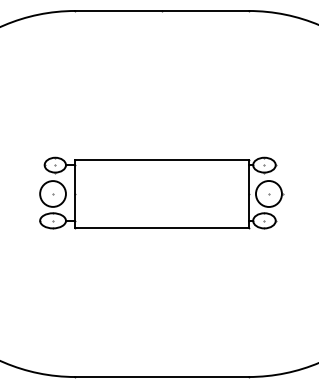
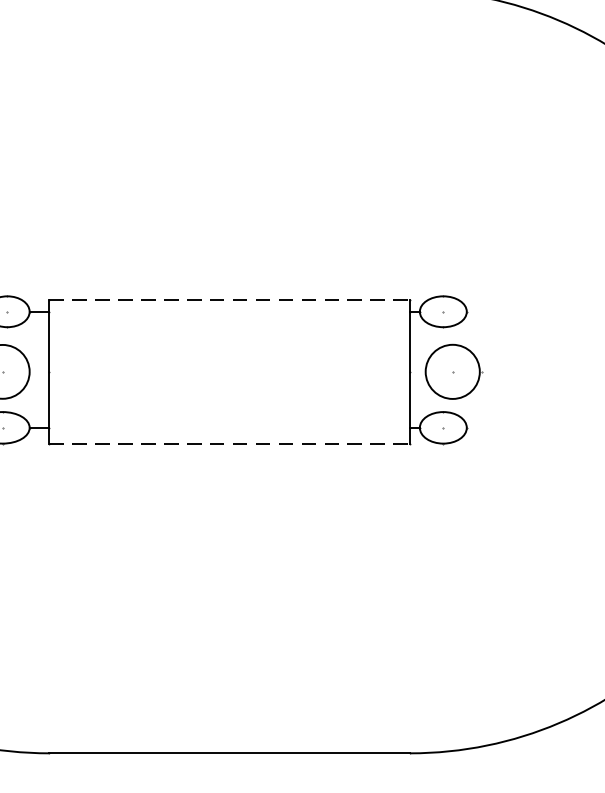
line: (161, 159) -> (228, 299), solid -> dashed
line: (161, 228) -> (228, 443), solid -> dashed

